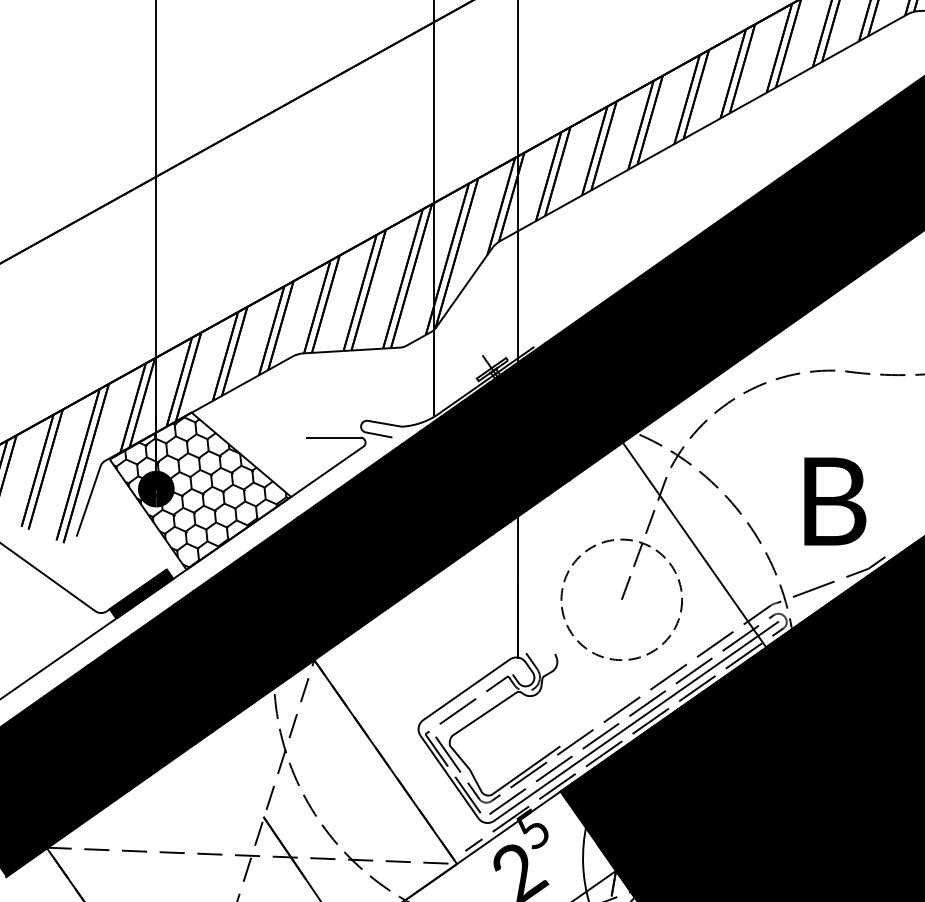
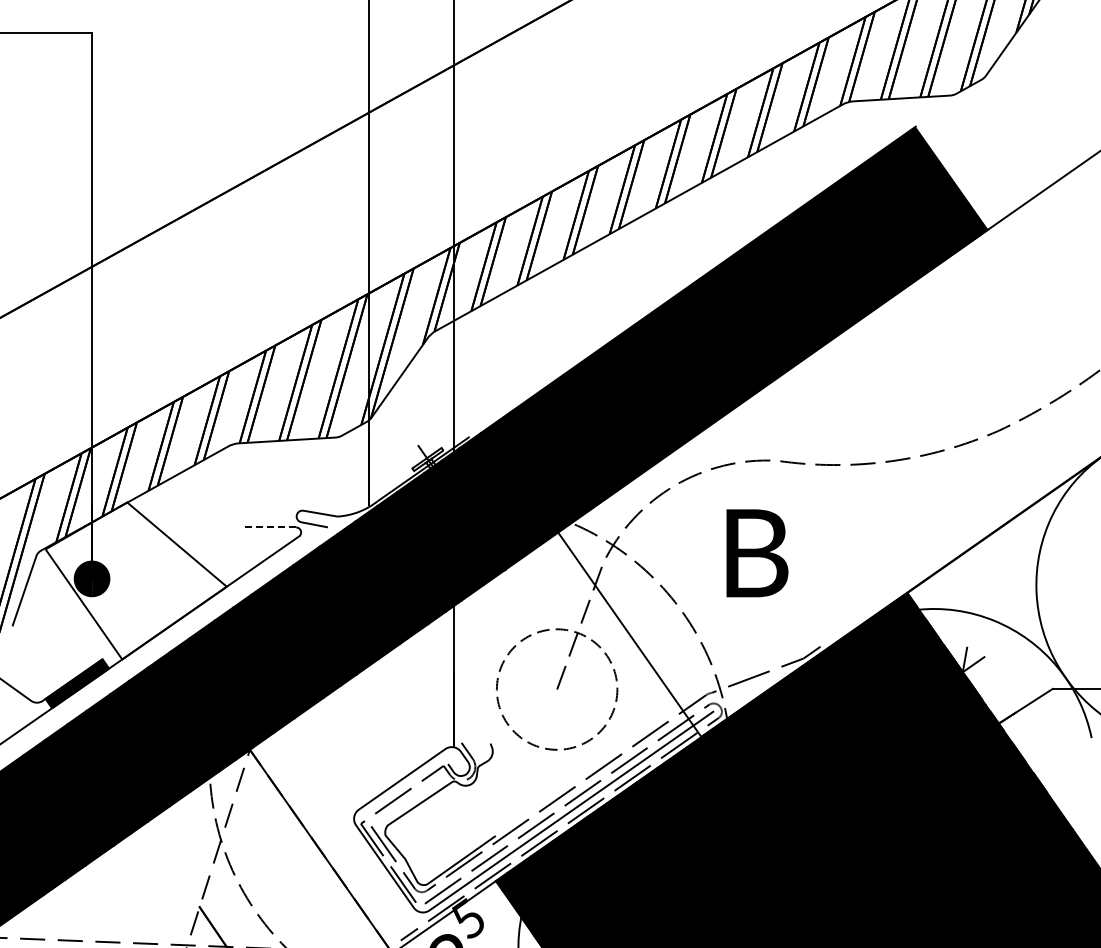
line: (333, 437) -> (269, 527), solid -> dashed
hatch: (200, 491) -> (136, 581), removed
text: (835, 501) -> (757, 553), moved

